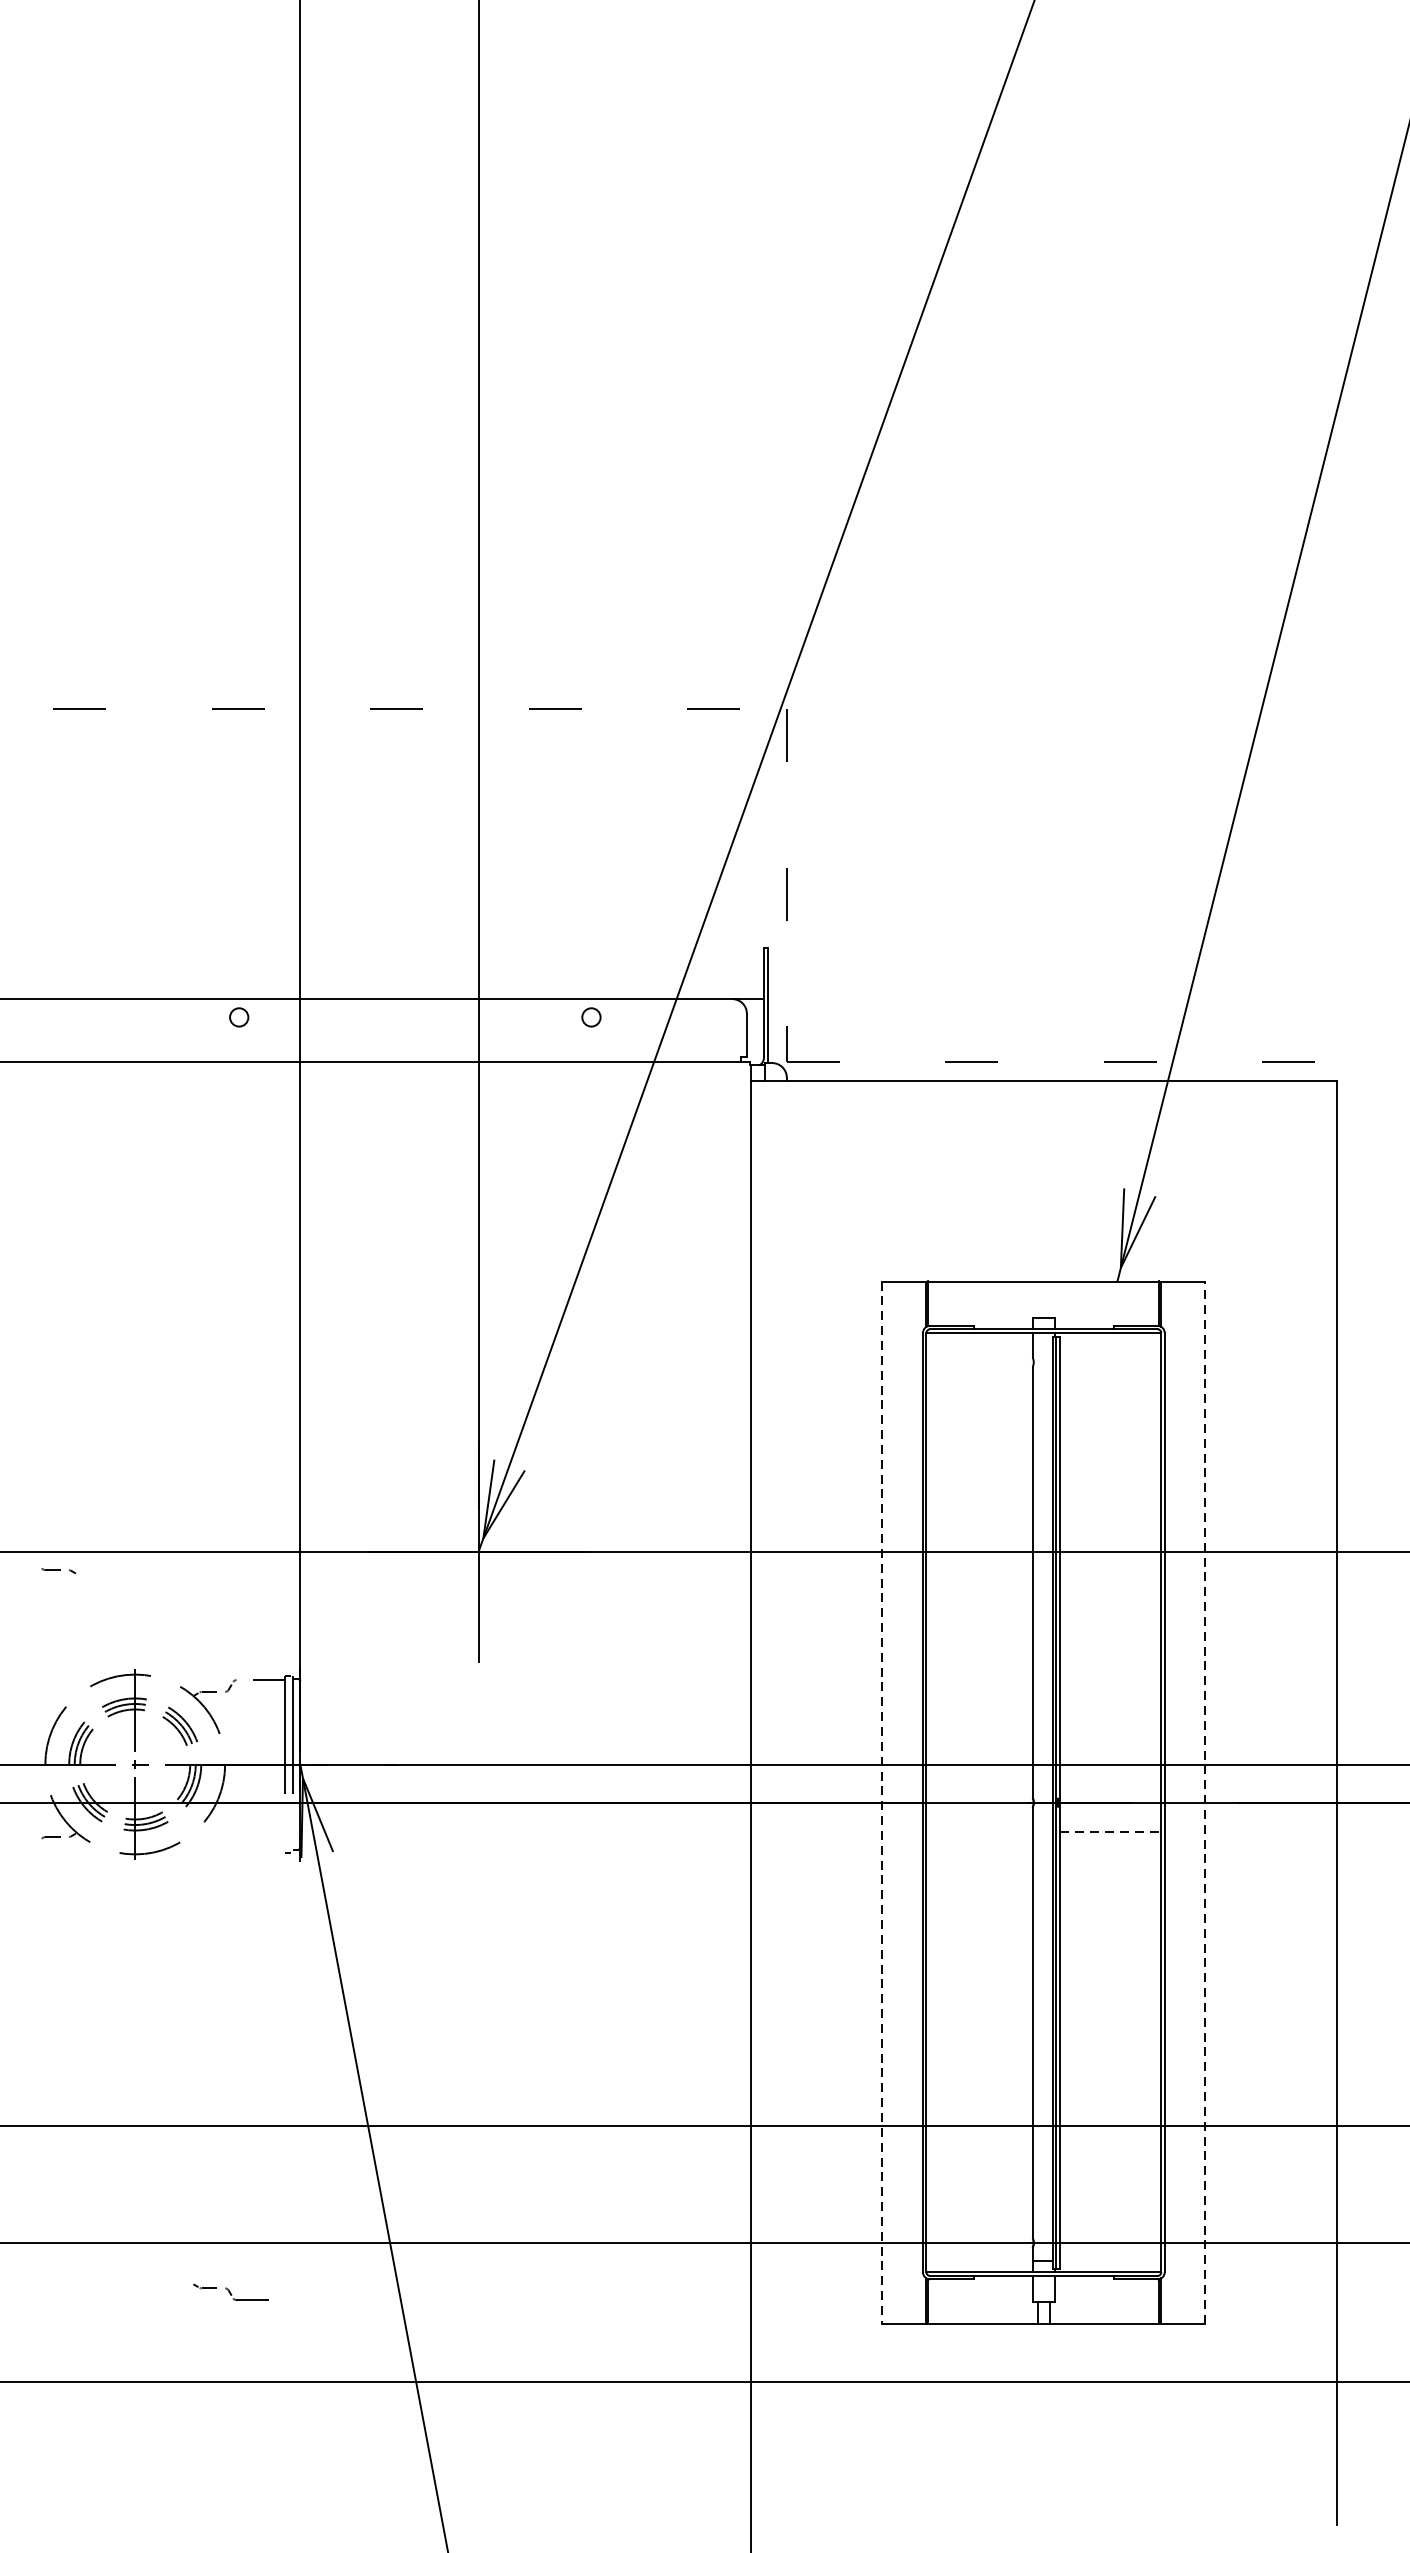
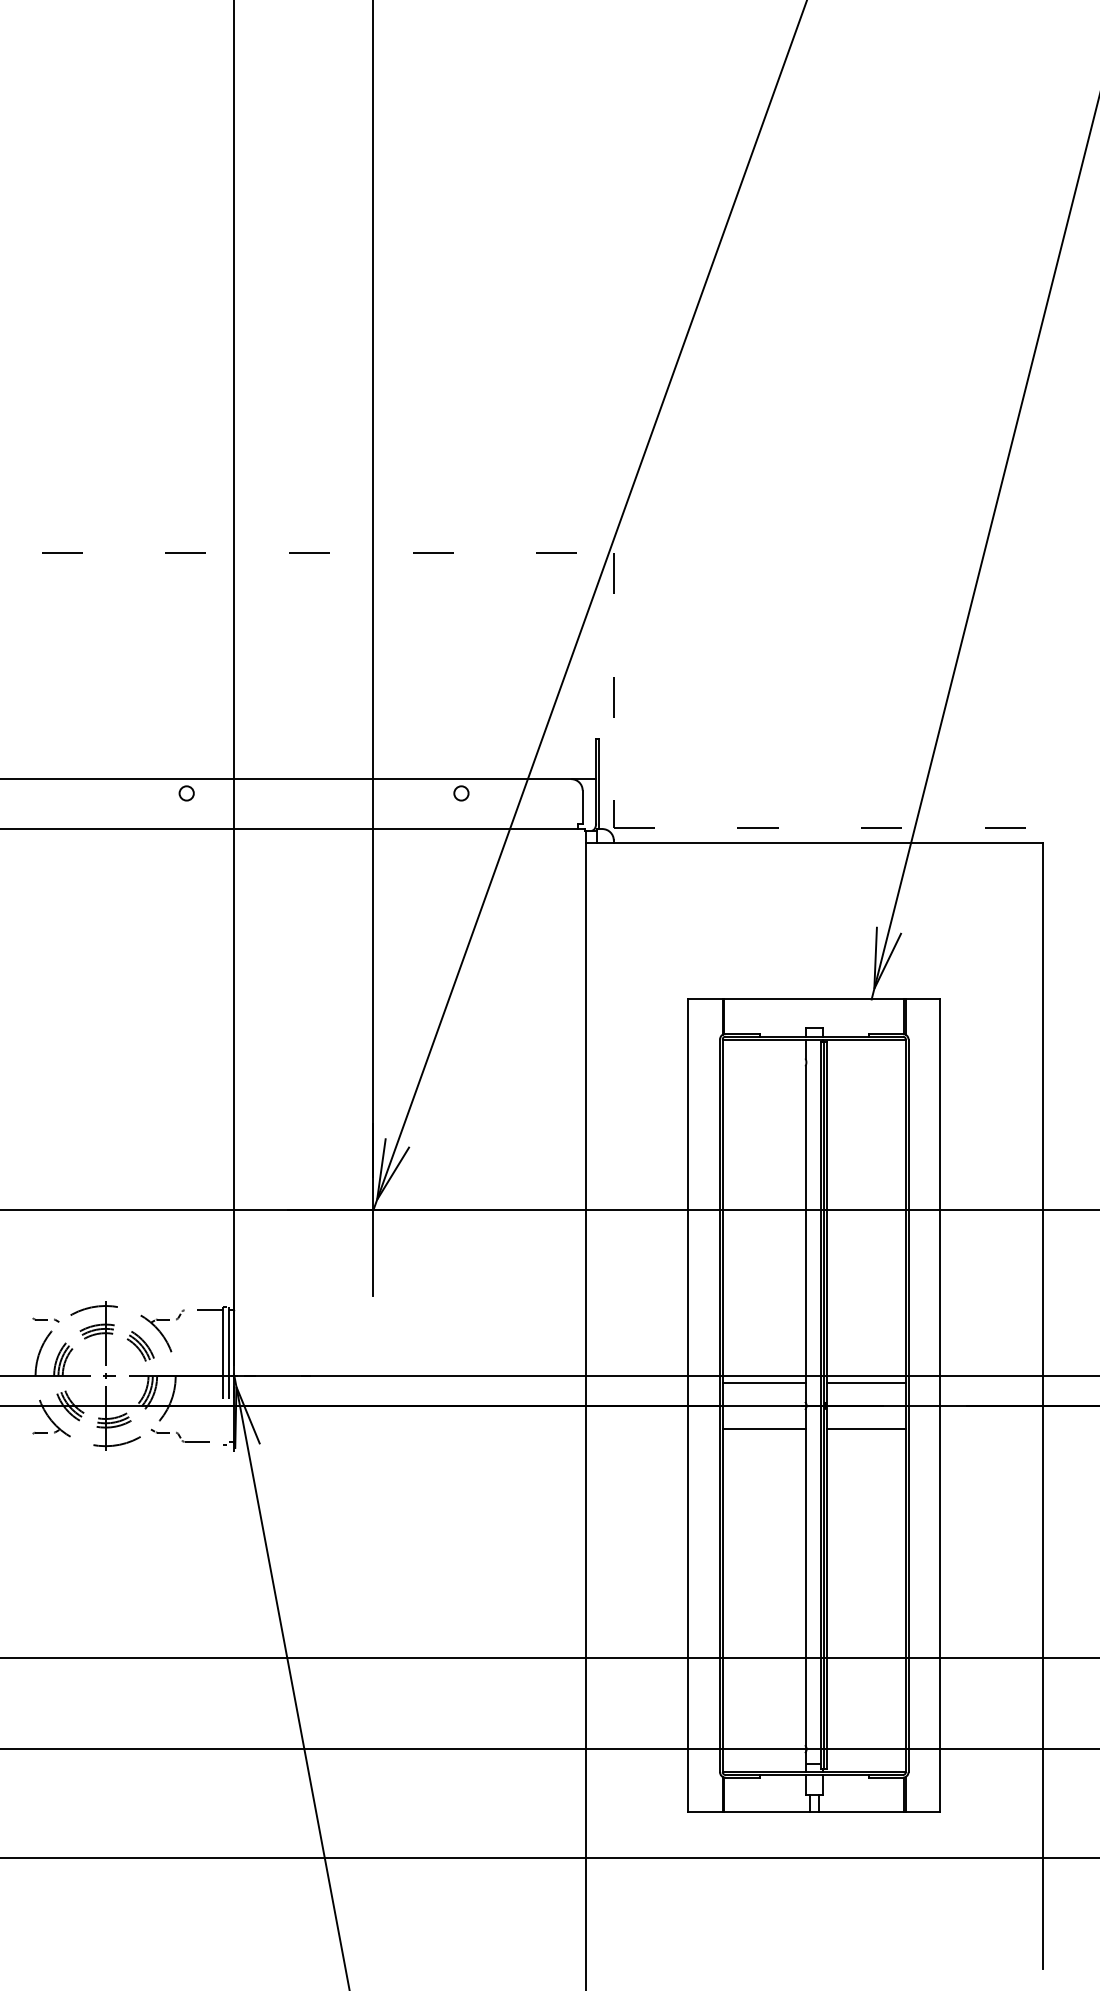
part: (58, 1570) -> (45, 1319), moved
line: (978, 1772) -> (763, 1382), added
line: (1110, 1772) -> (866, 1382), added
line: (1205, 1802) -> (940, 1405), dashed -> solid
line: (882, 1803) -> (688, 1406), dashed -> solid
line: (978, 1831) -> (763, 1428), added
line: (1112, 1831) -> (867, 1428), dashed -> solid
part: (229, 2292) -> (179, 1435), moved

